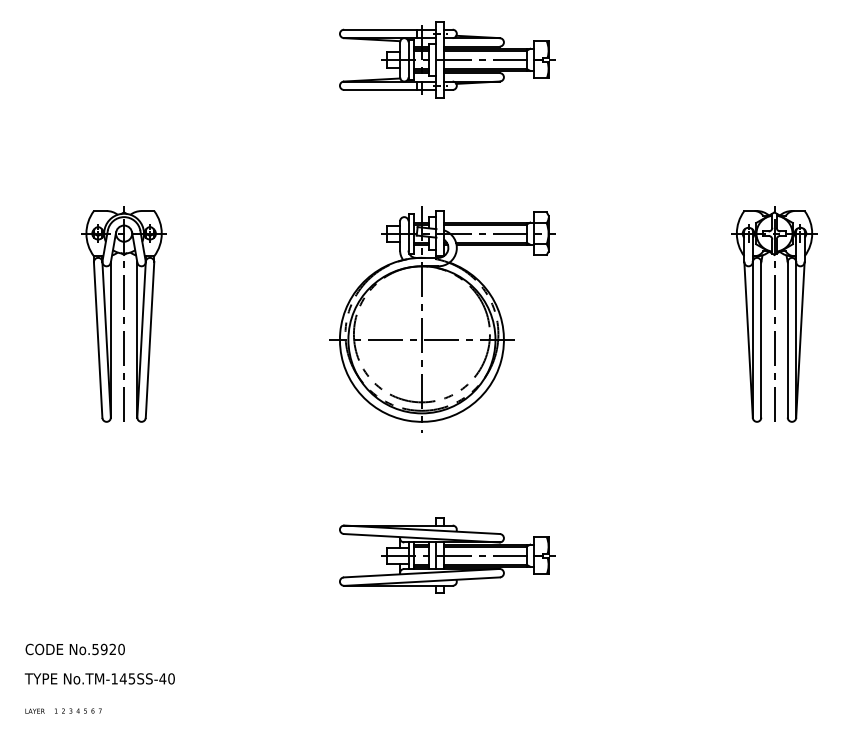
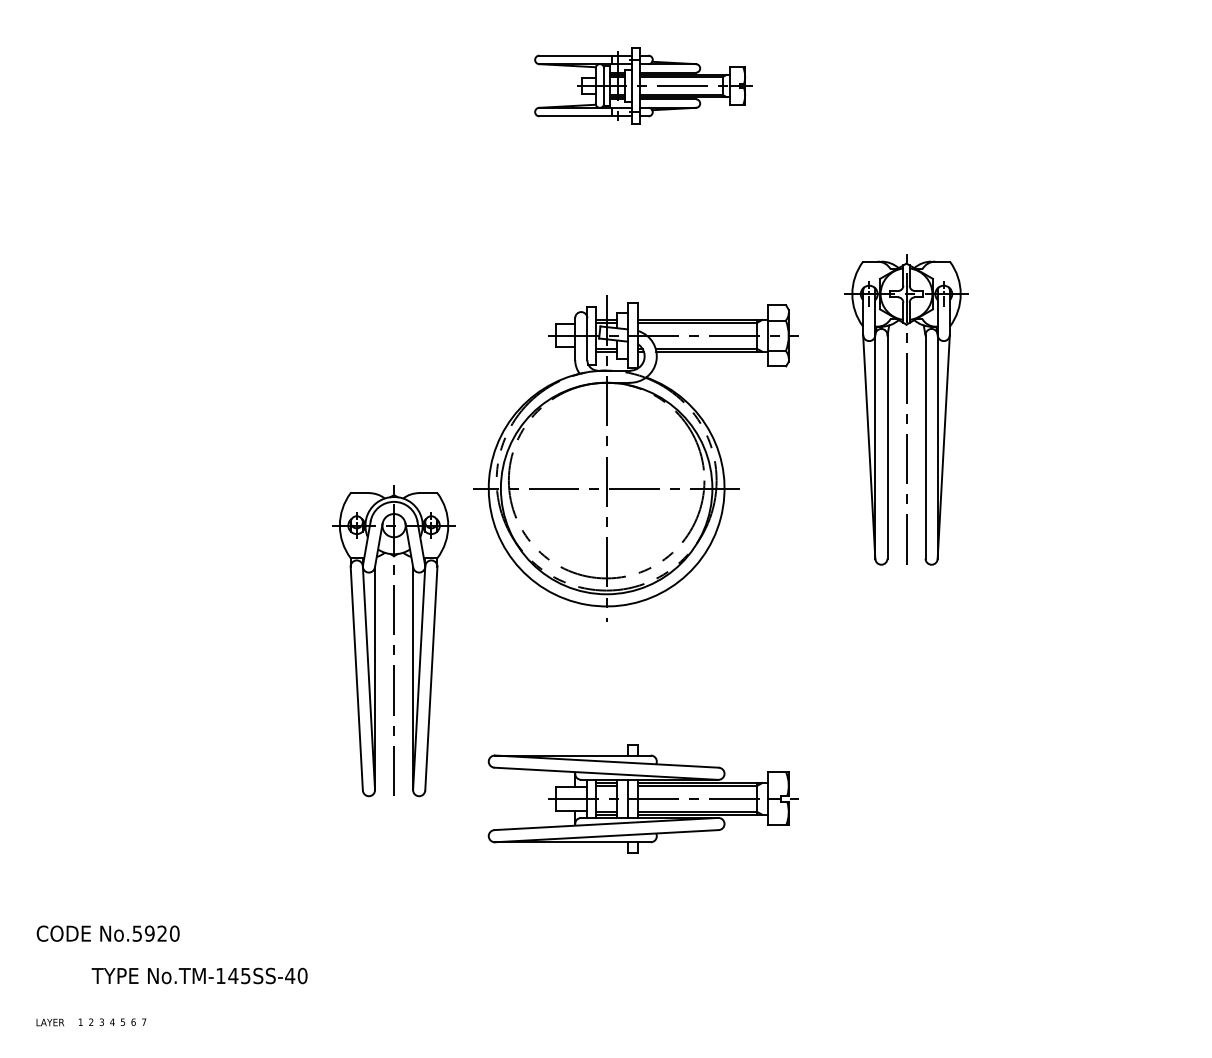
part: (447, 59) -> (643, 85), size x0.7
part: (123, 314) -> (393, 641), moved
part: (774, 314) -> (906, 410), moved
text: (99, 678) -> (199, 975), moved

